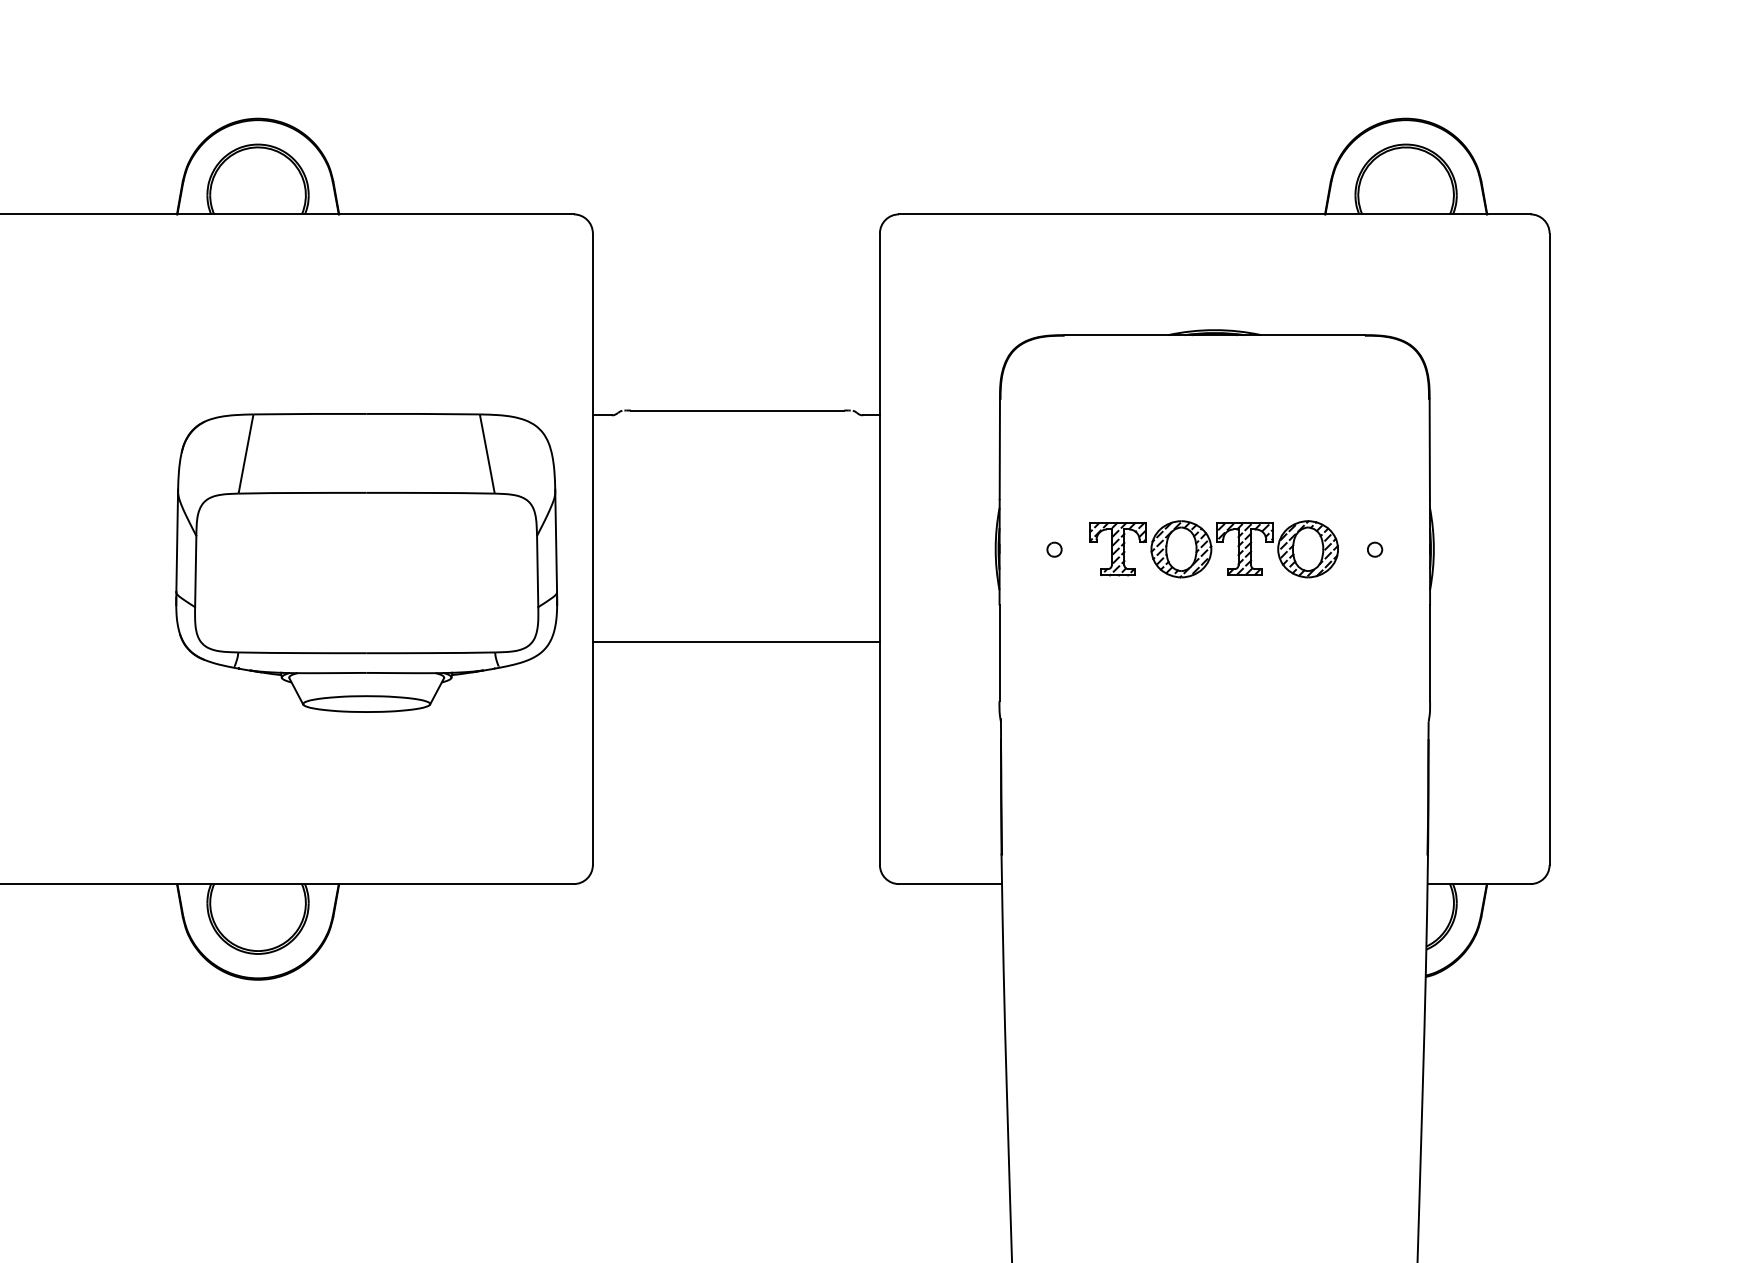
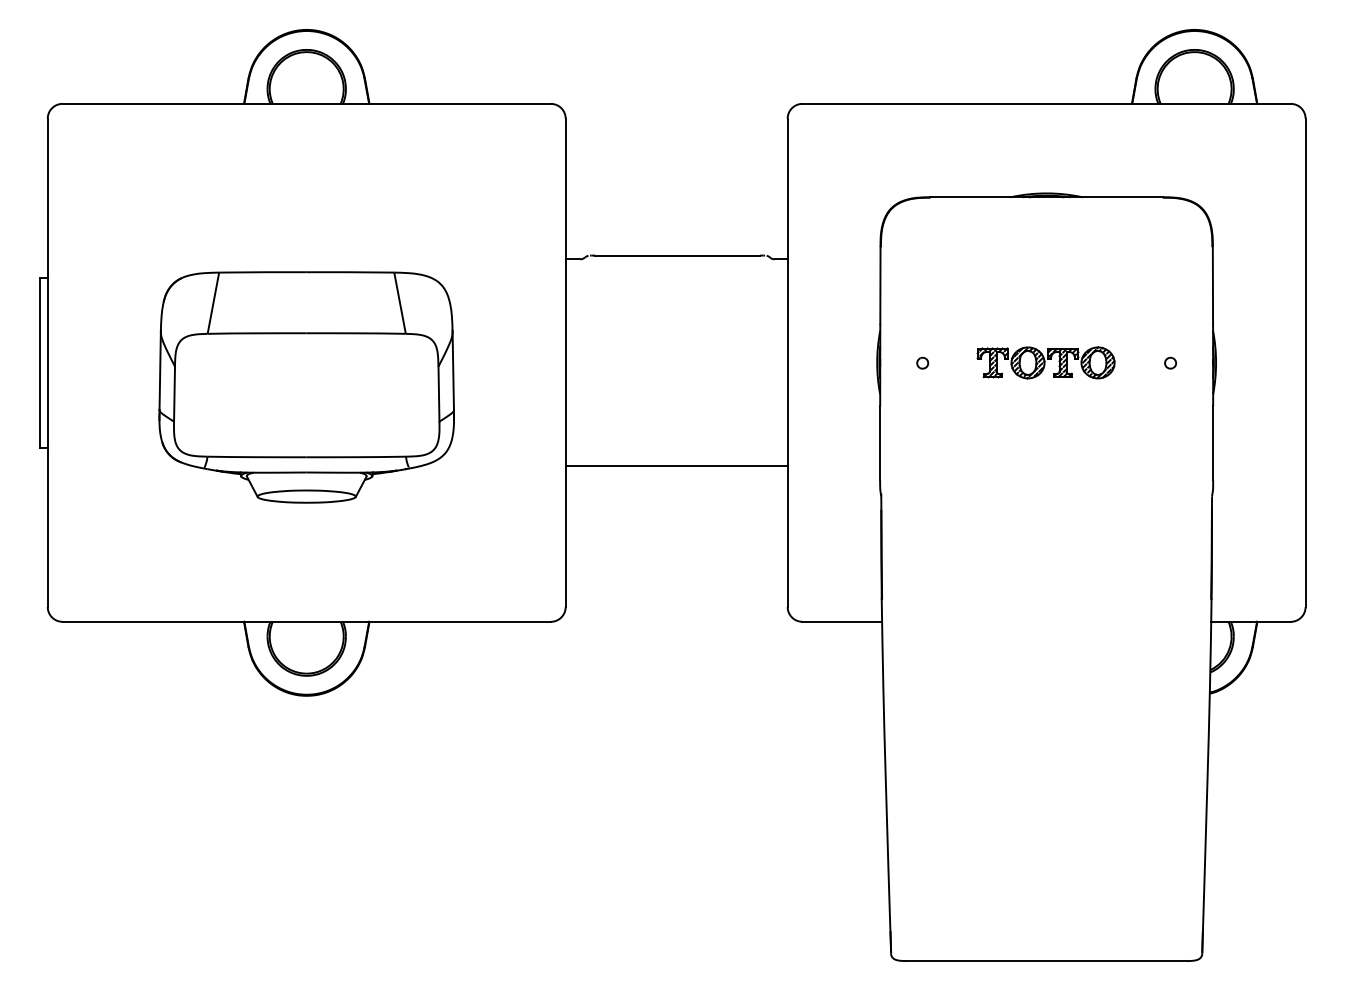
part: (1213, 548) -> (1045, 362), size x0.71
part: (366, 562) -> (306, 387), moved
line: (736, 641) -> (676, 466), moved

